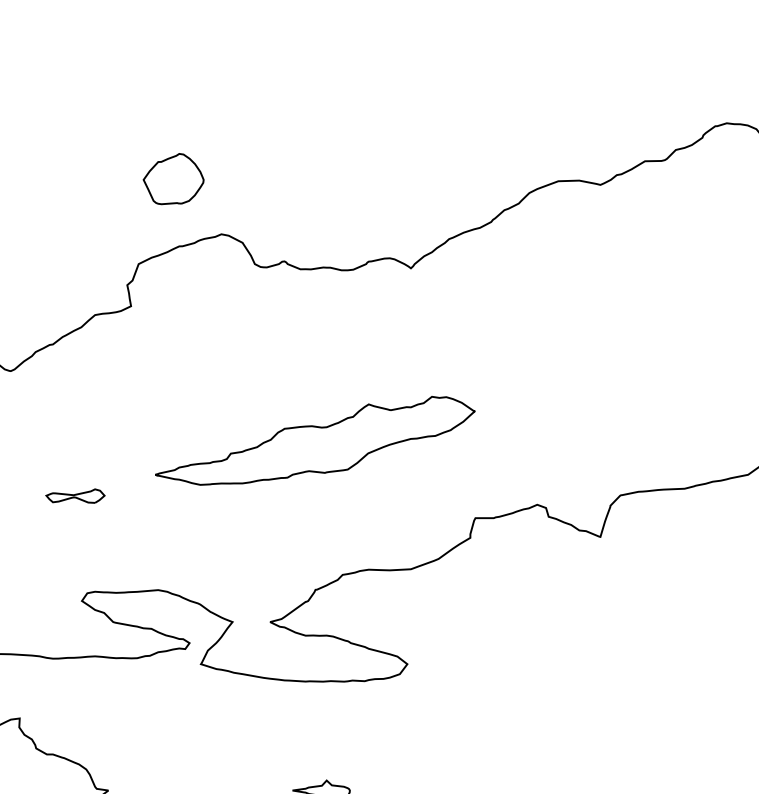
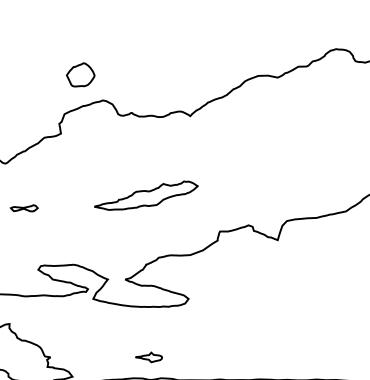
part: (316, 440) -> (146, 195), size x0.7
part: (73, 496) -> (23, 208), moved

